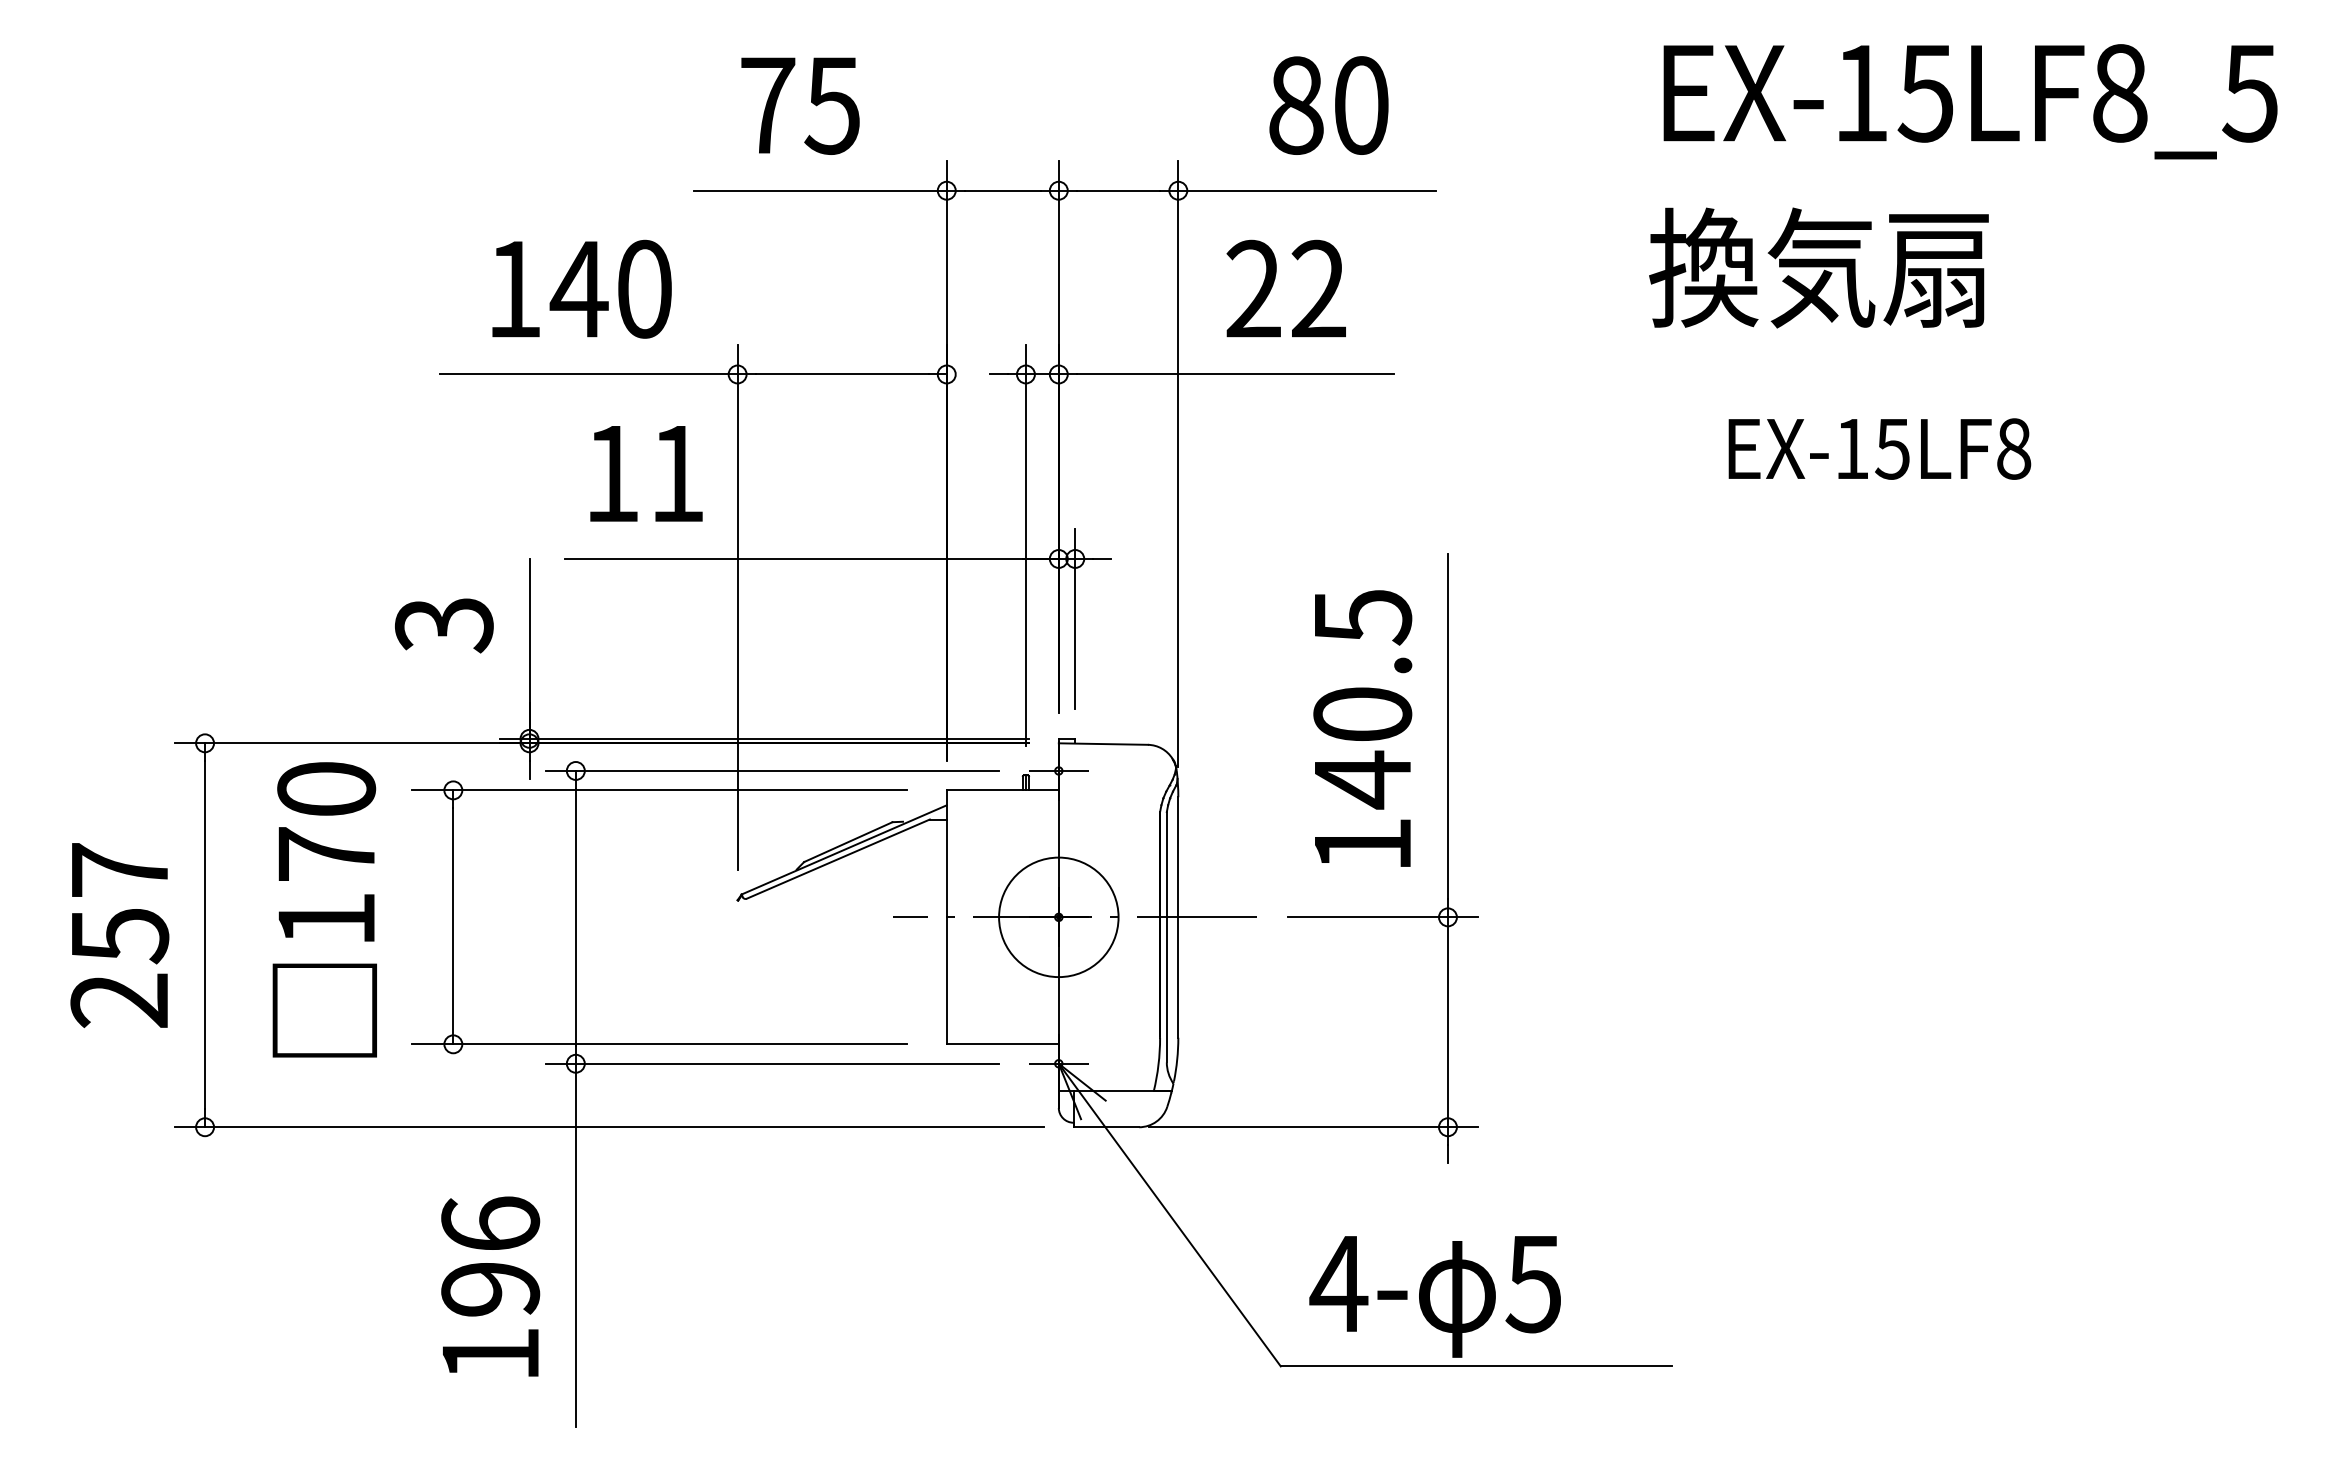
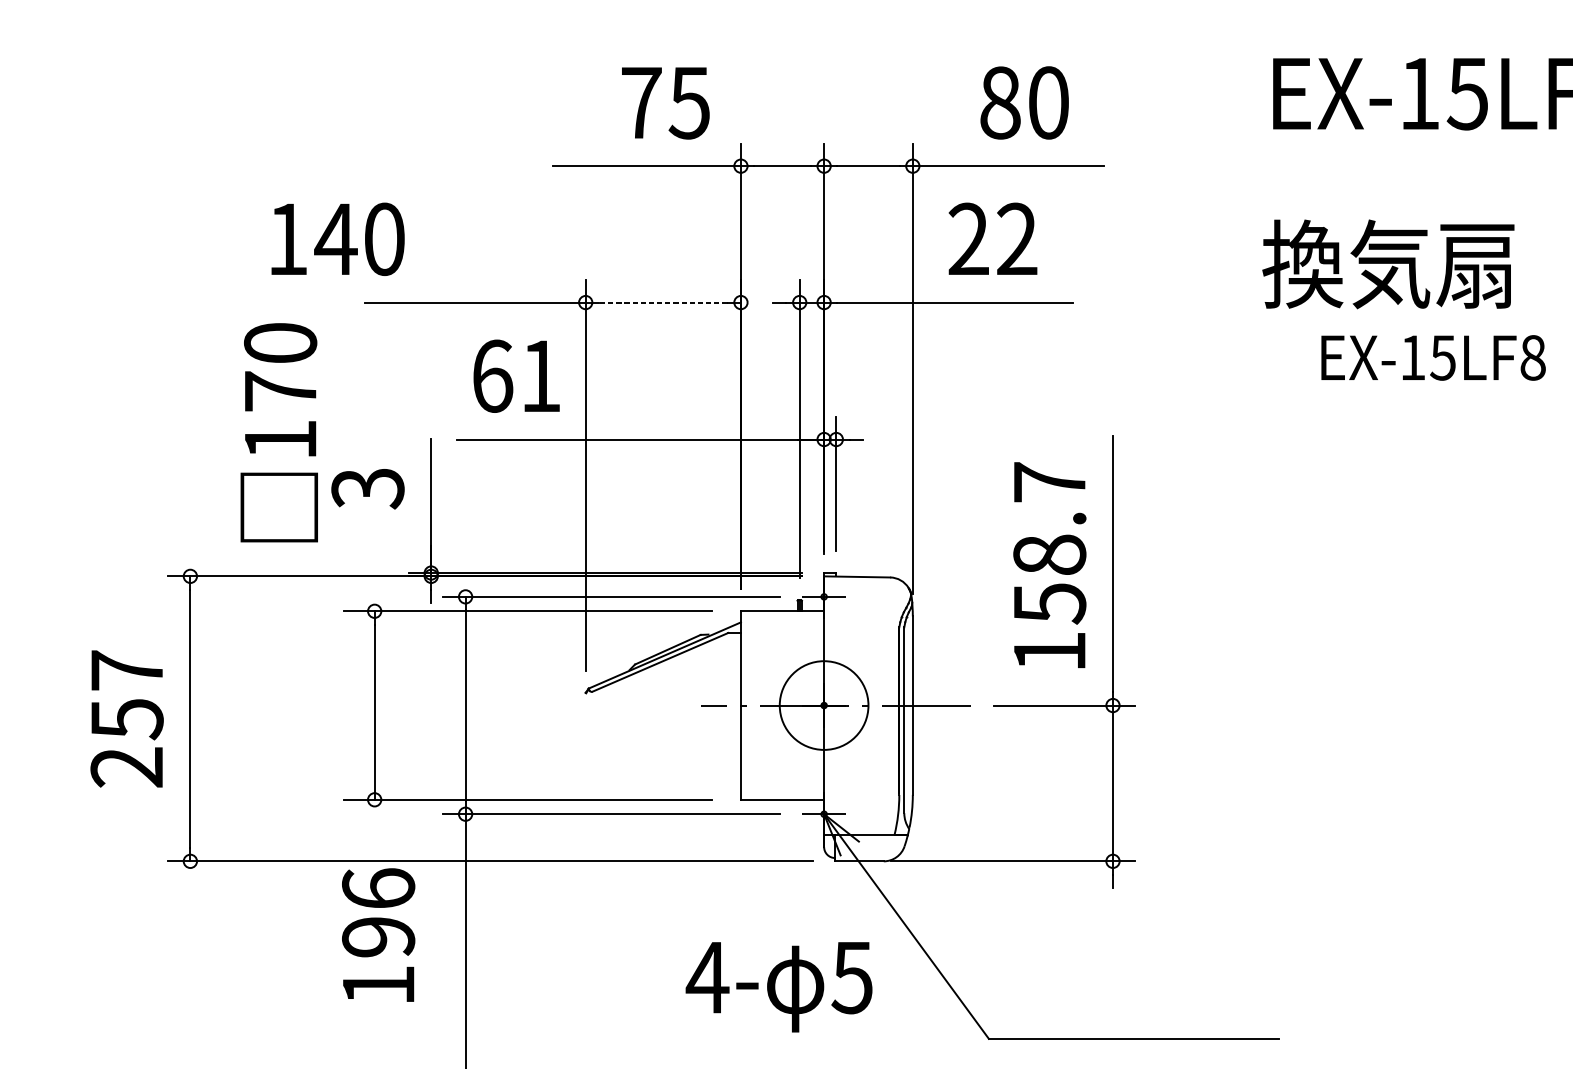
text: (800, 105) -> (665, 102), moved
text: (1818, 267) -> (1388, 263), moved
text: (581, 288) -> (337, 238), moved
line: (842, 374) -> (663, 302), solid -> dashed
text: (613, 473) -> (493, 376), 11 -> 61
text: (1362, 699) -> (1049, 543), 140.5 -> 158.7
text: (324, 909) -> (279, 432), moved
text: (490, 1286) -> (378, 935), moved
text: (1434, 1296) -> (778, 986), moved

